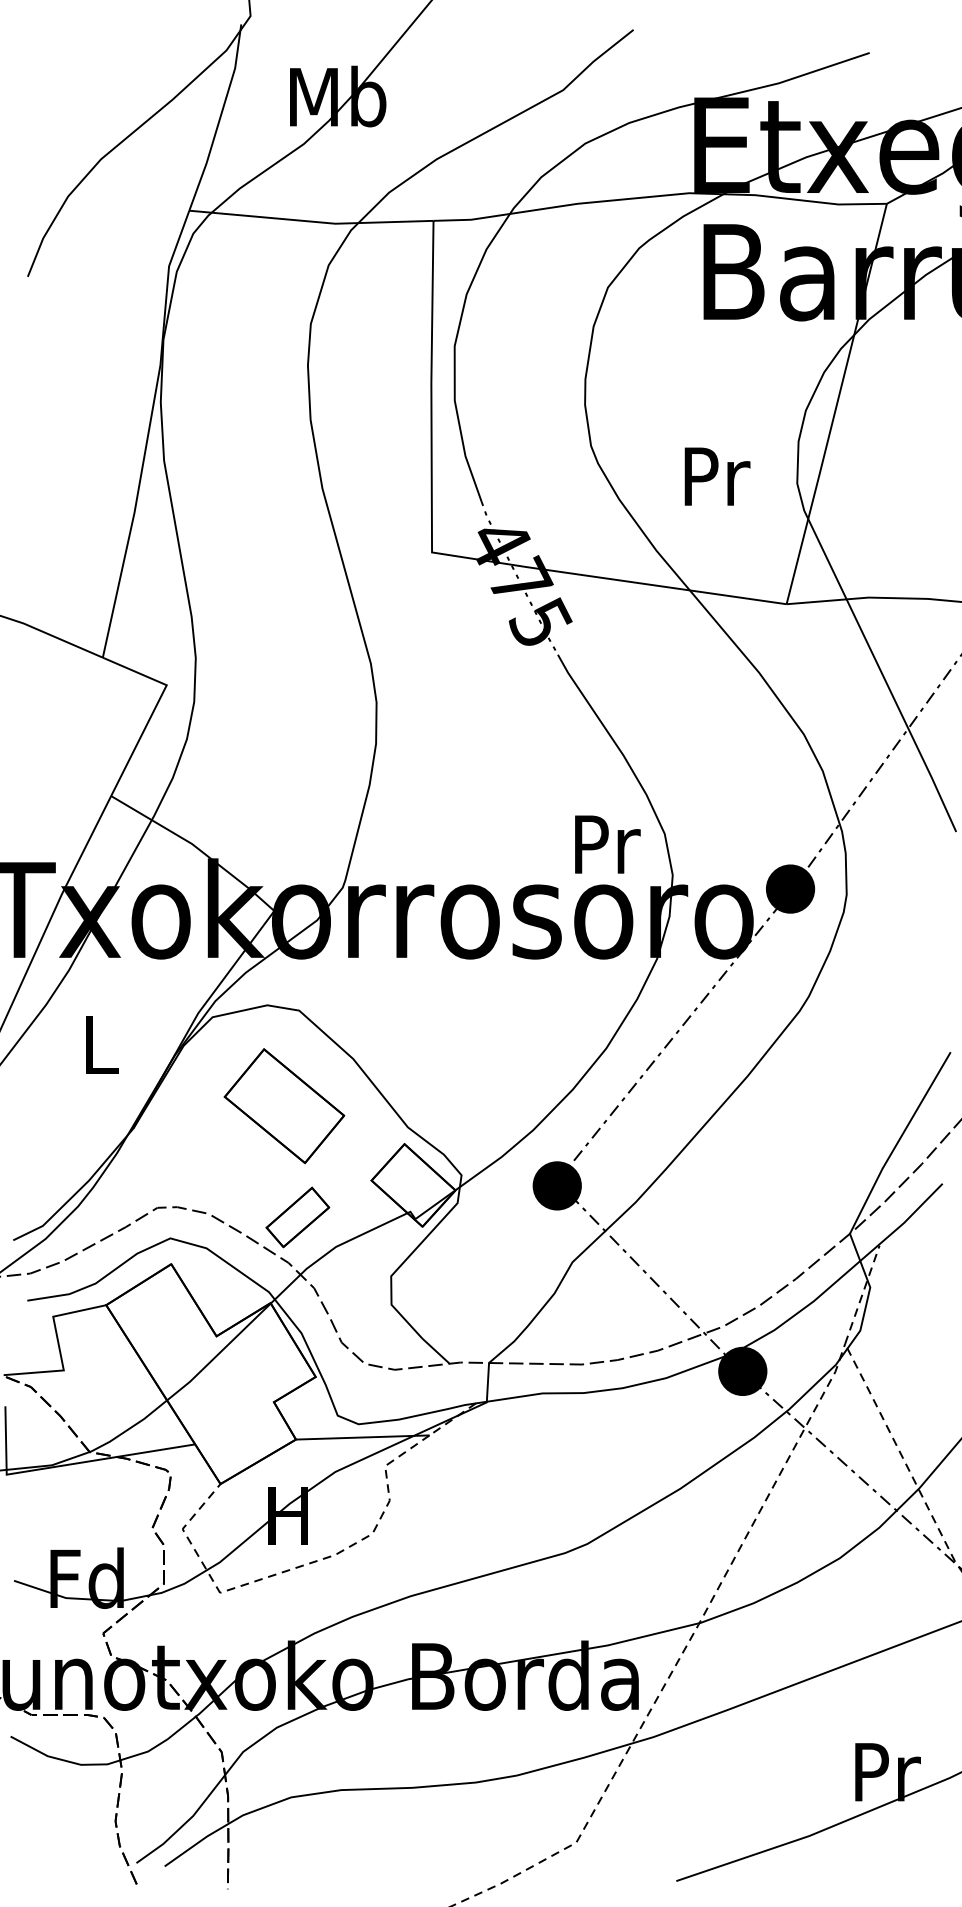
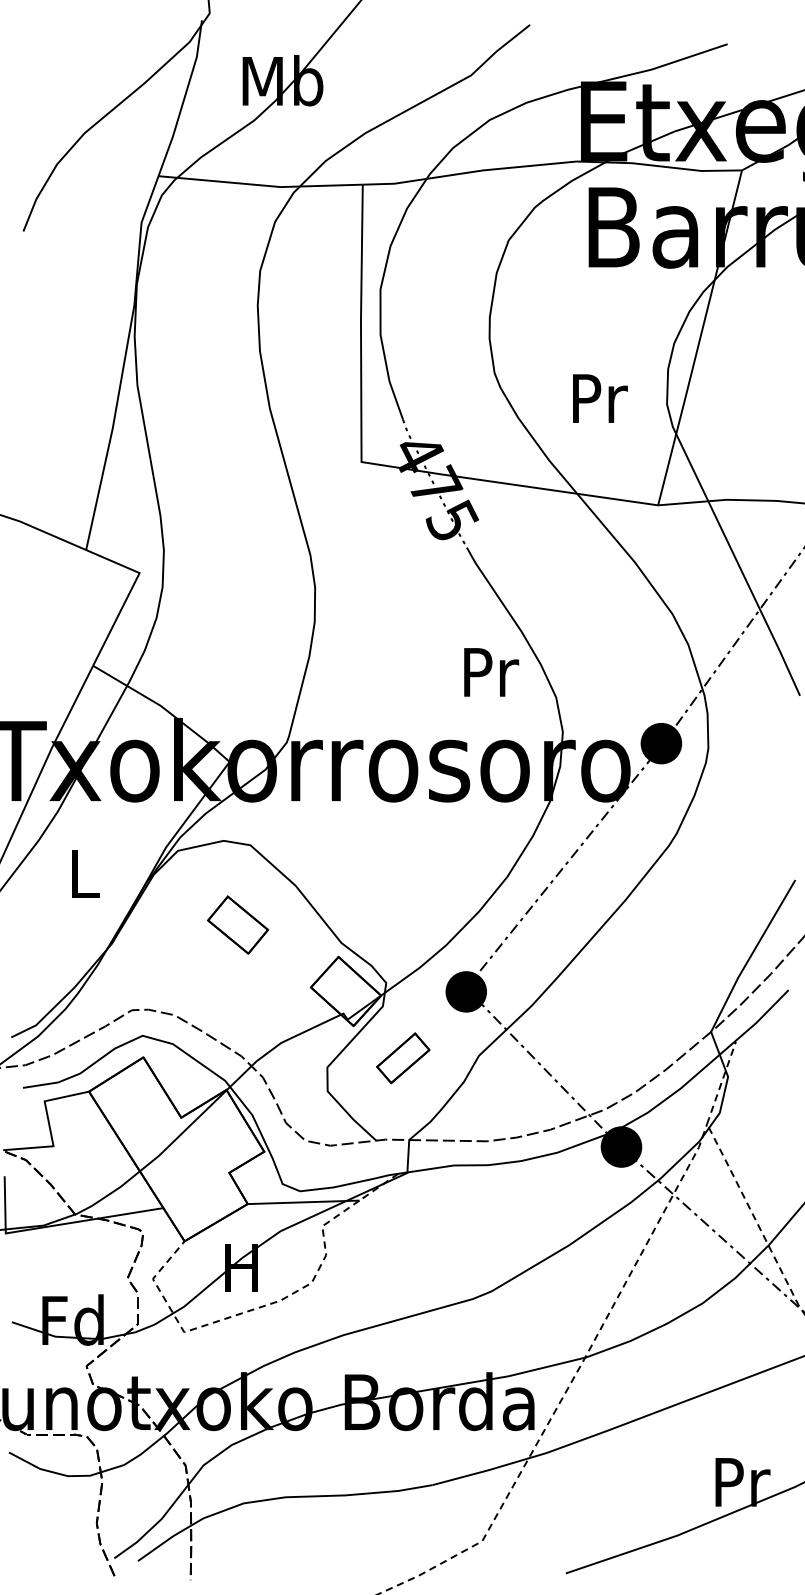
text: (607, 844) -> (491, 672), moved
part: (283, 1105) -> (237, 924), size x0.6
part: (298, 1217) -> (403, 1058), moved

